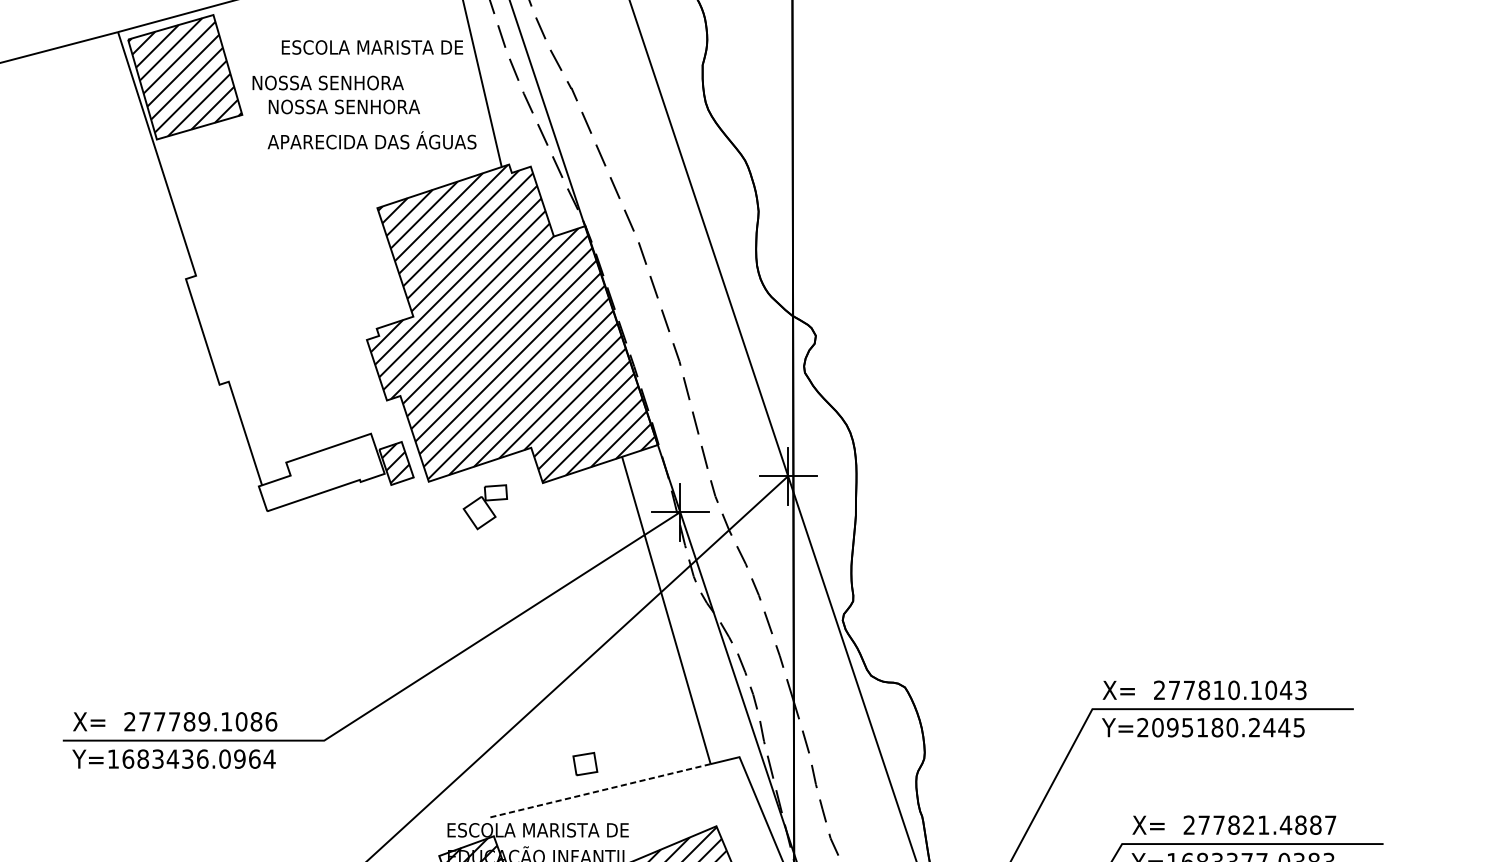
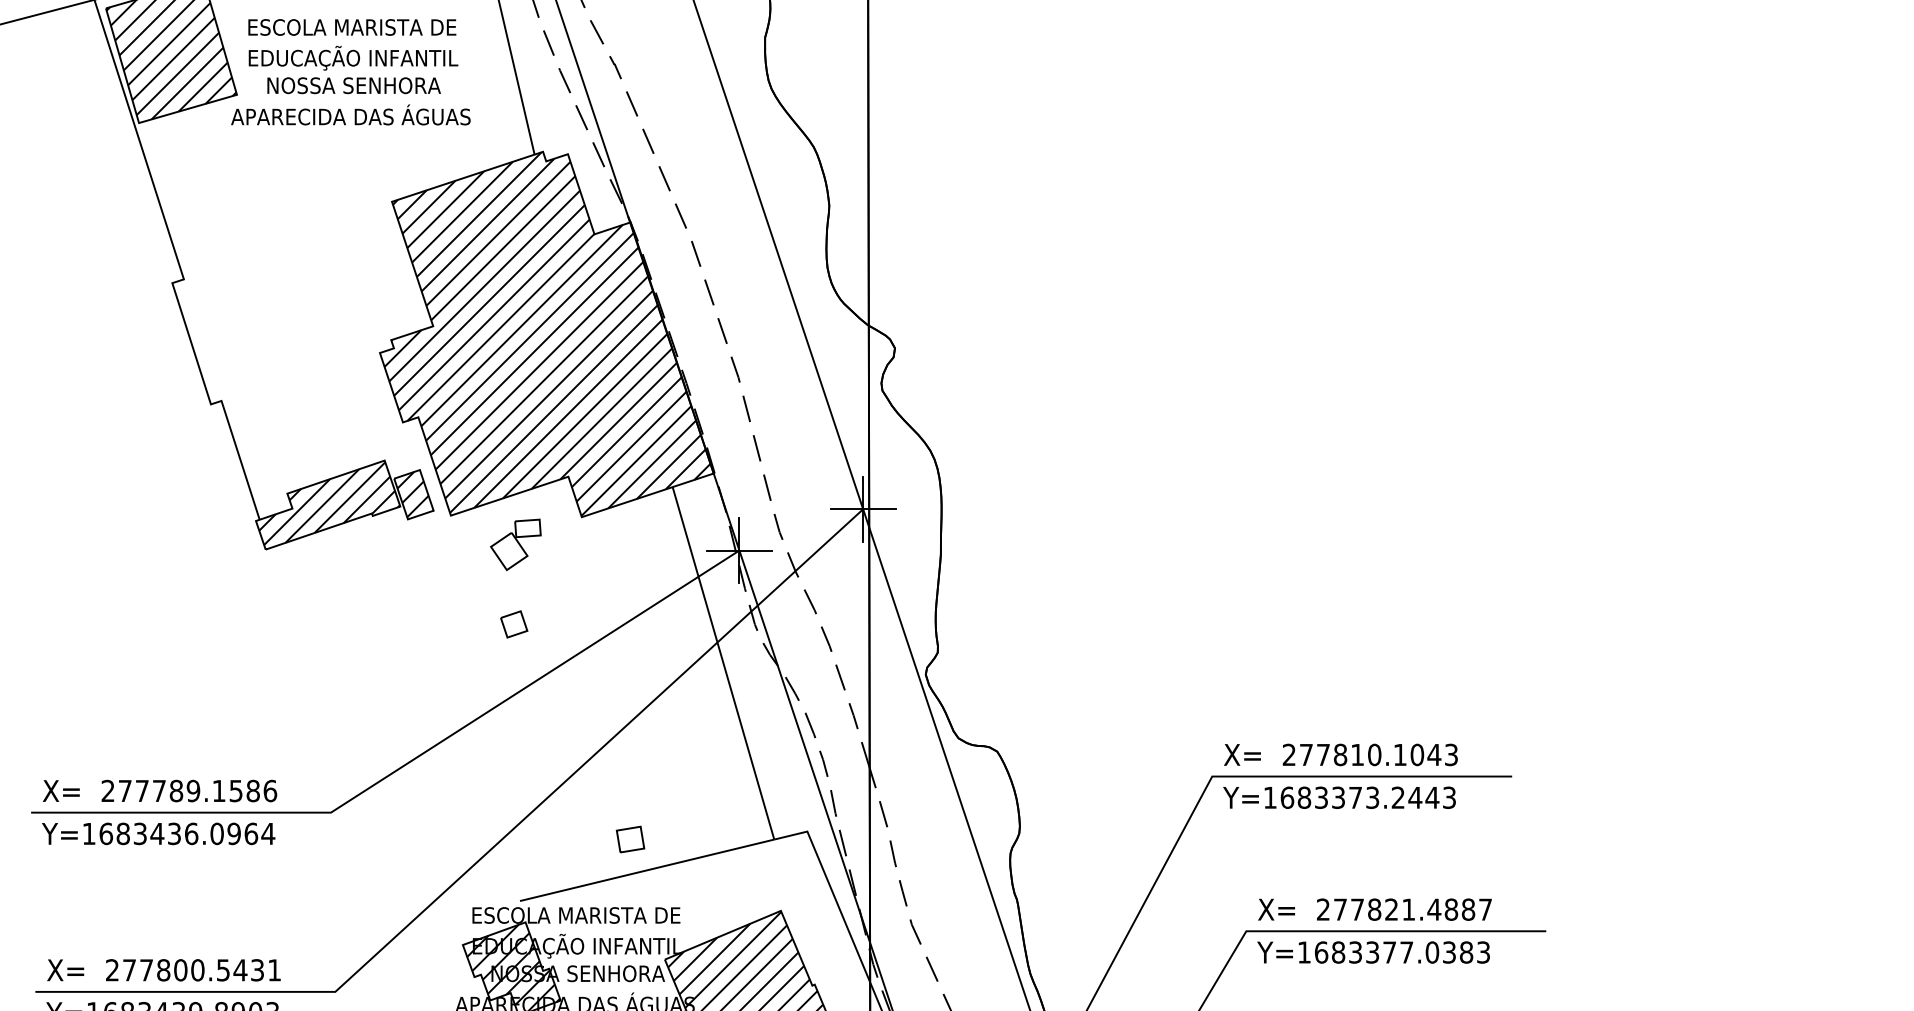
text: (372, 47) -> (352, 27), moved
text: (344, 82) -> (354, 57), NOSSA SENHORA -> EDUCAÇÃO INFANTIL
text: (371, 139) -> (350, 114), moved
hatch: (322, 471) -> (329, 503), added
part: (484, 576) -> (514, 624), added
text: (241, 721) -> (235, 790), 277789.1086 -> 277789.1586
text: (1220, 727) -> (1359, 797), Y=2095180.2445 -> Y=1683373.2443
line: (600, 791) -> (647, 870), dashed -> solid

